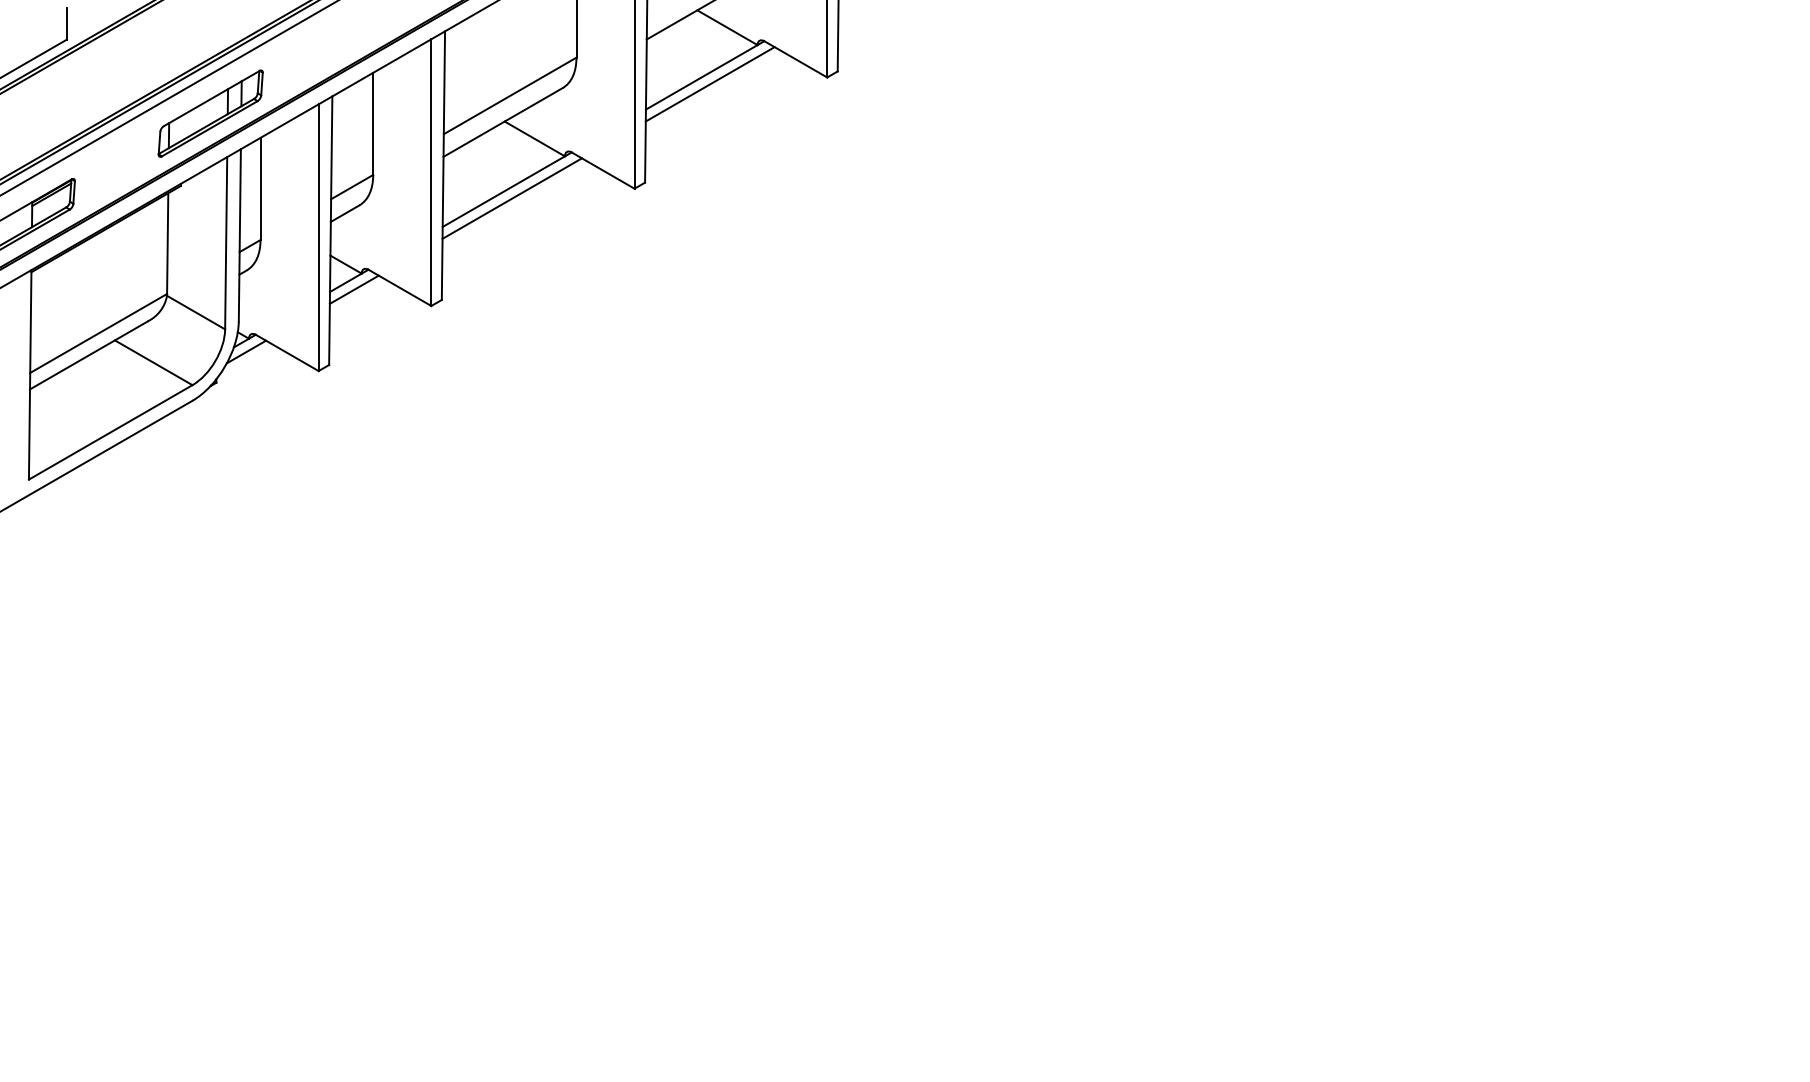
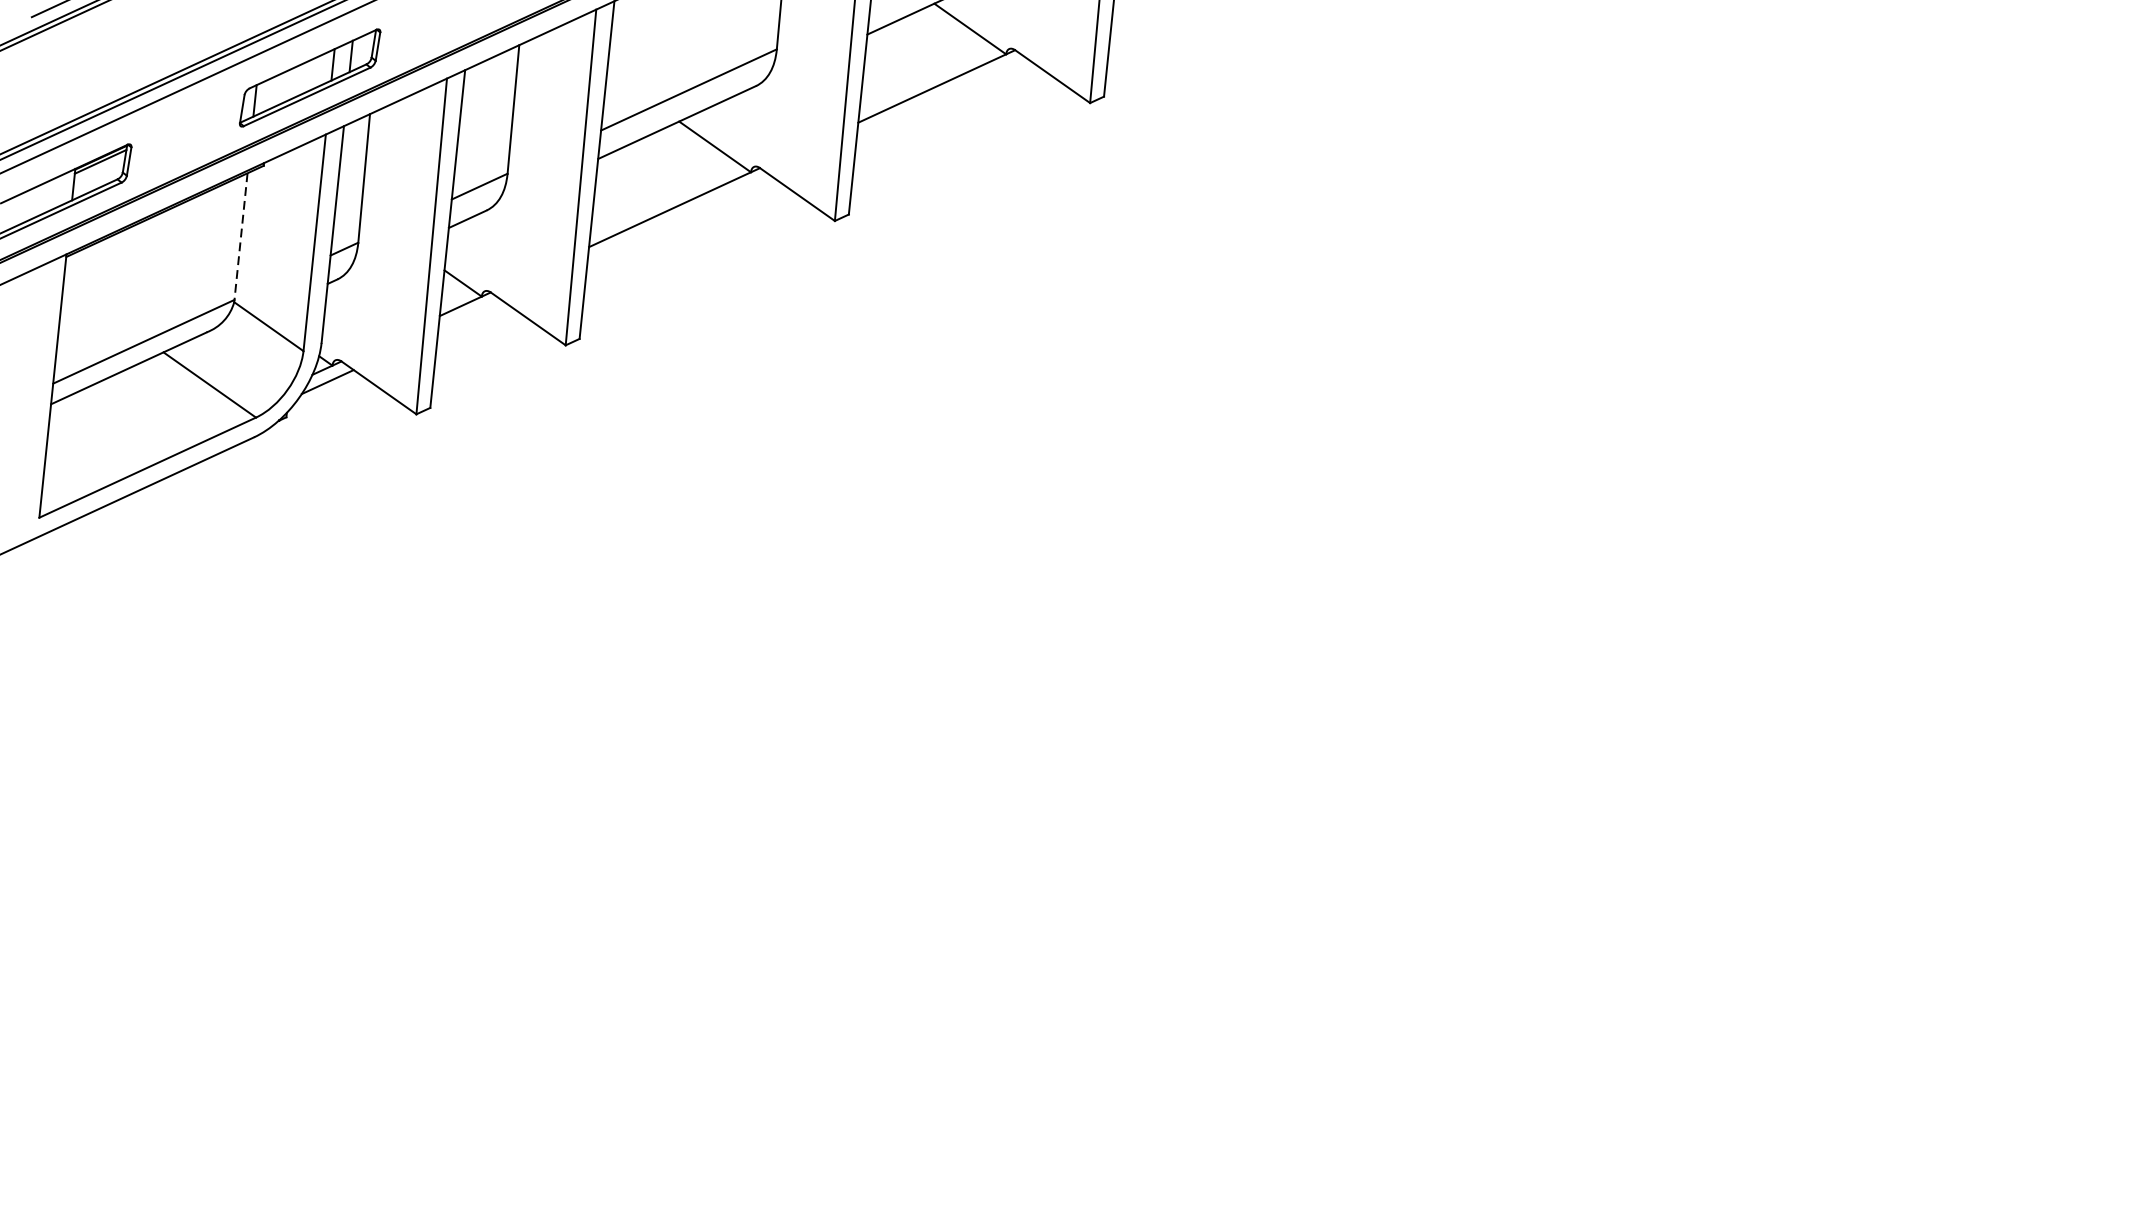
line: (709, 84) -> (941, 98), removed
line: (512, 198) -> (680, 219), removed
line: (167, 244) -> (240, 237), solid -> dashed
line: (353, 289) -> (469, 315), removed

